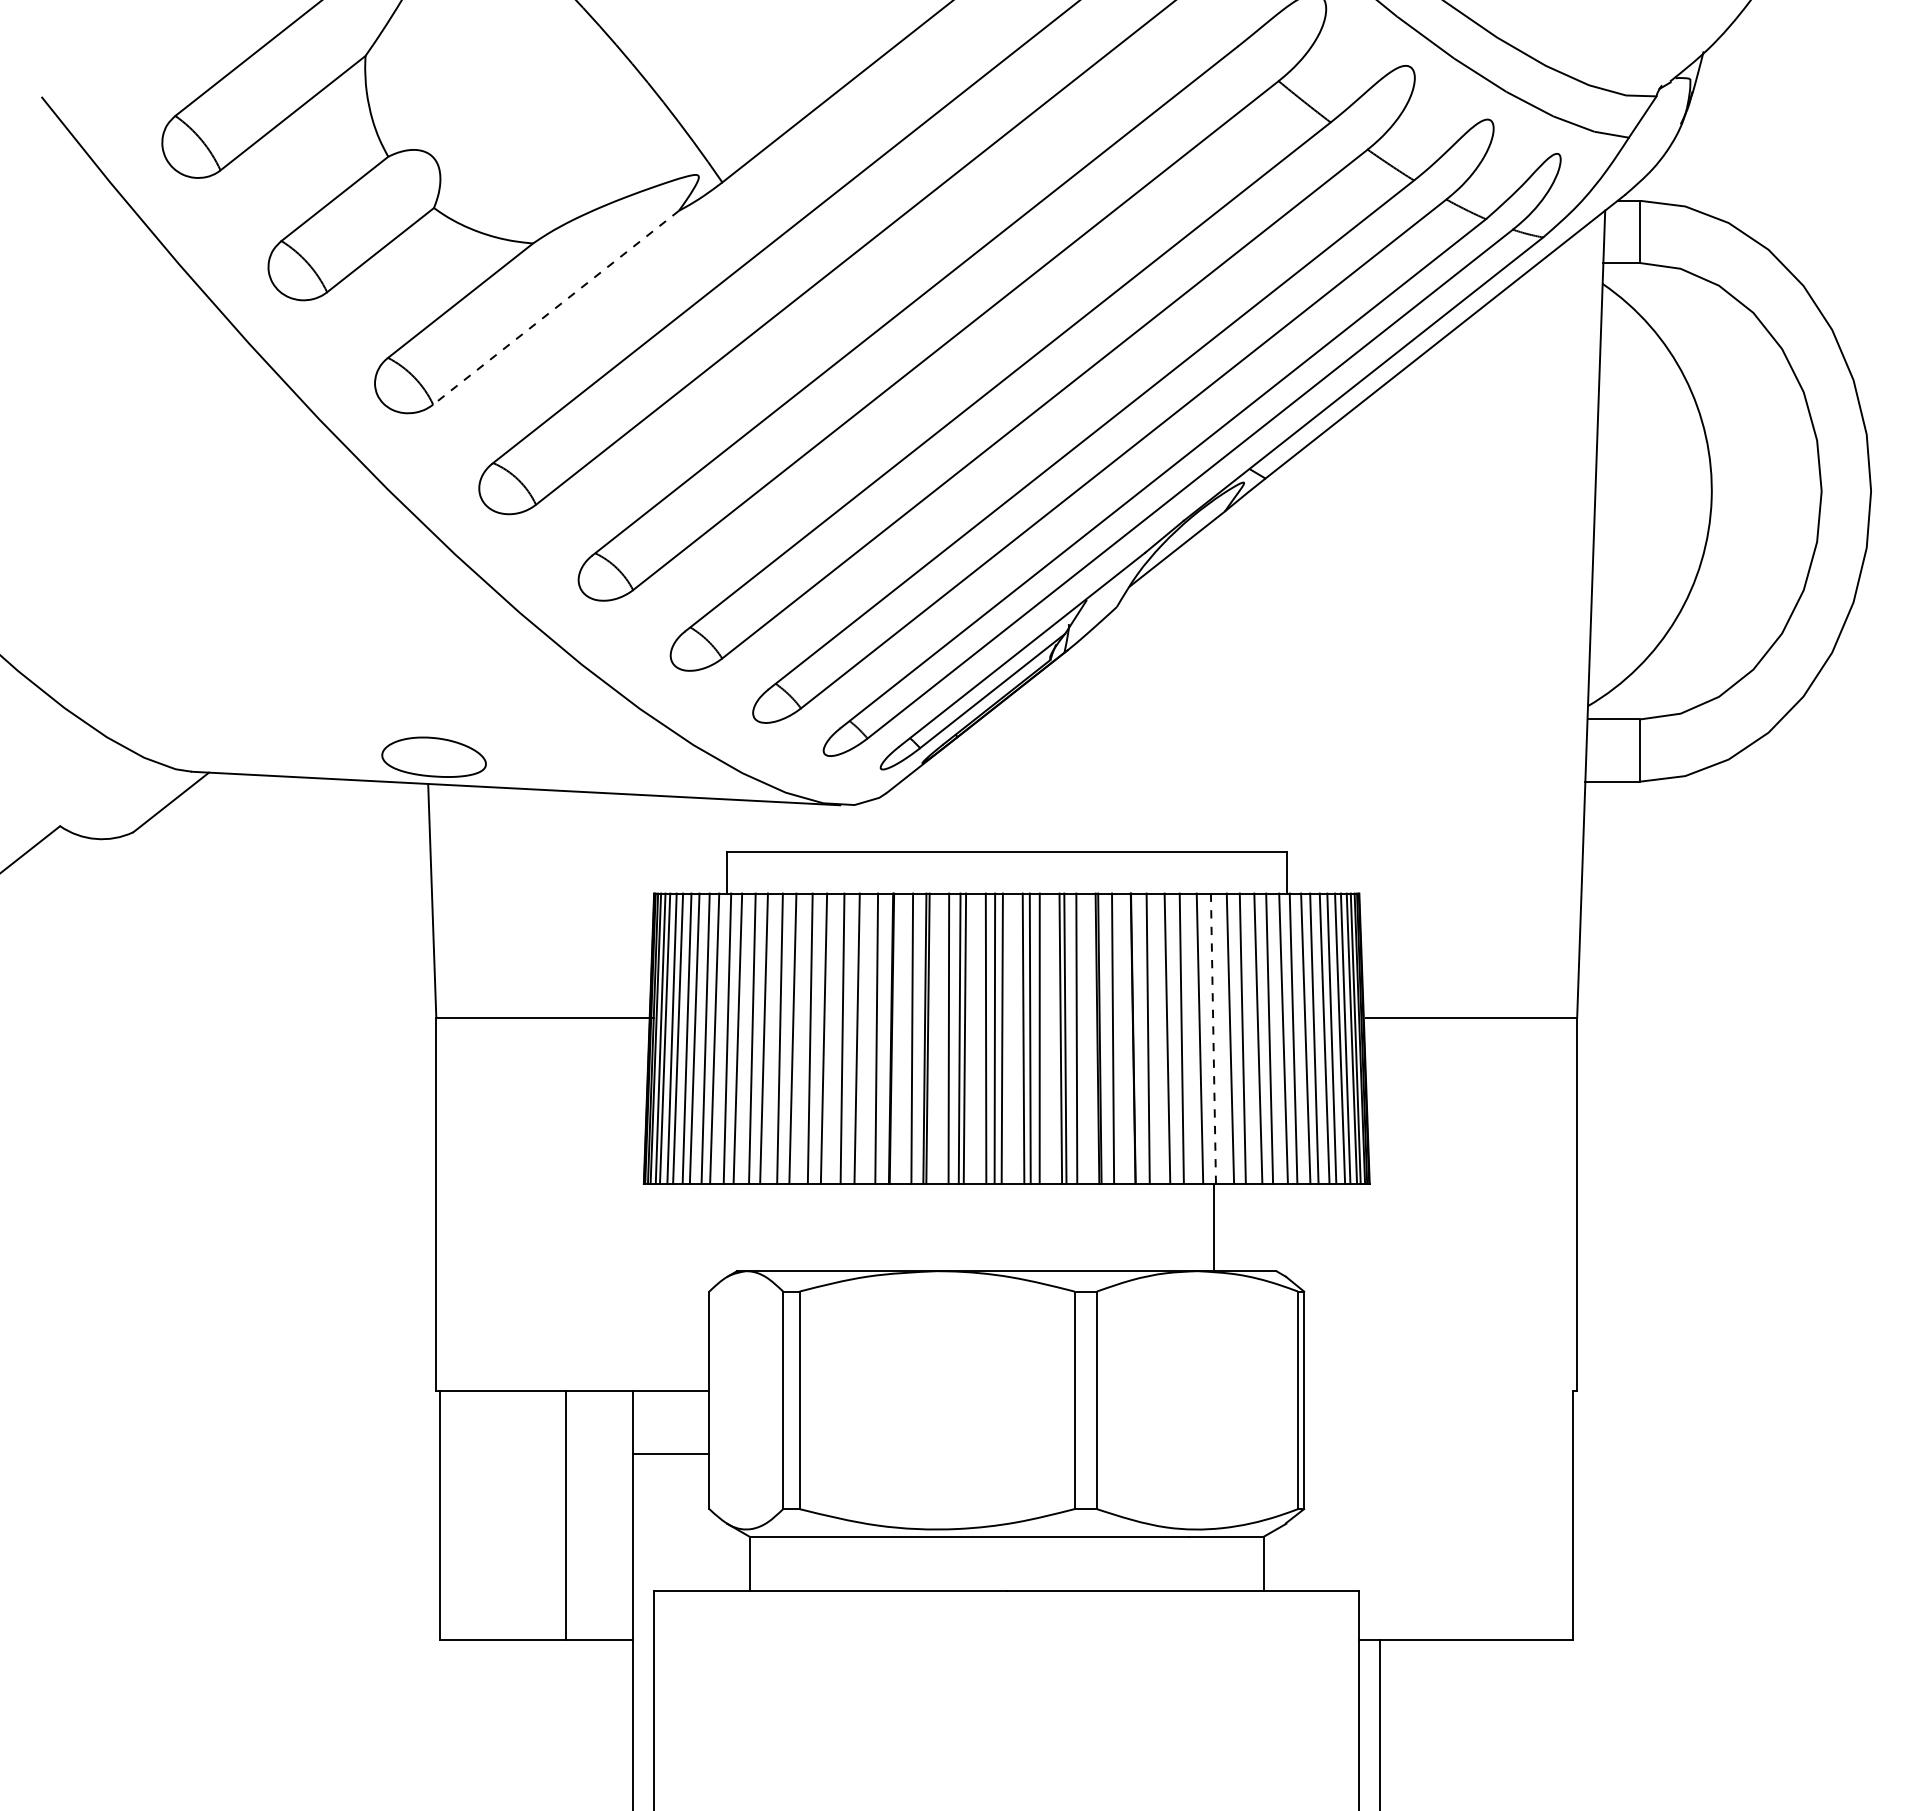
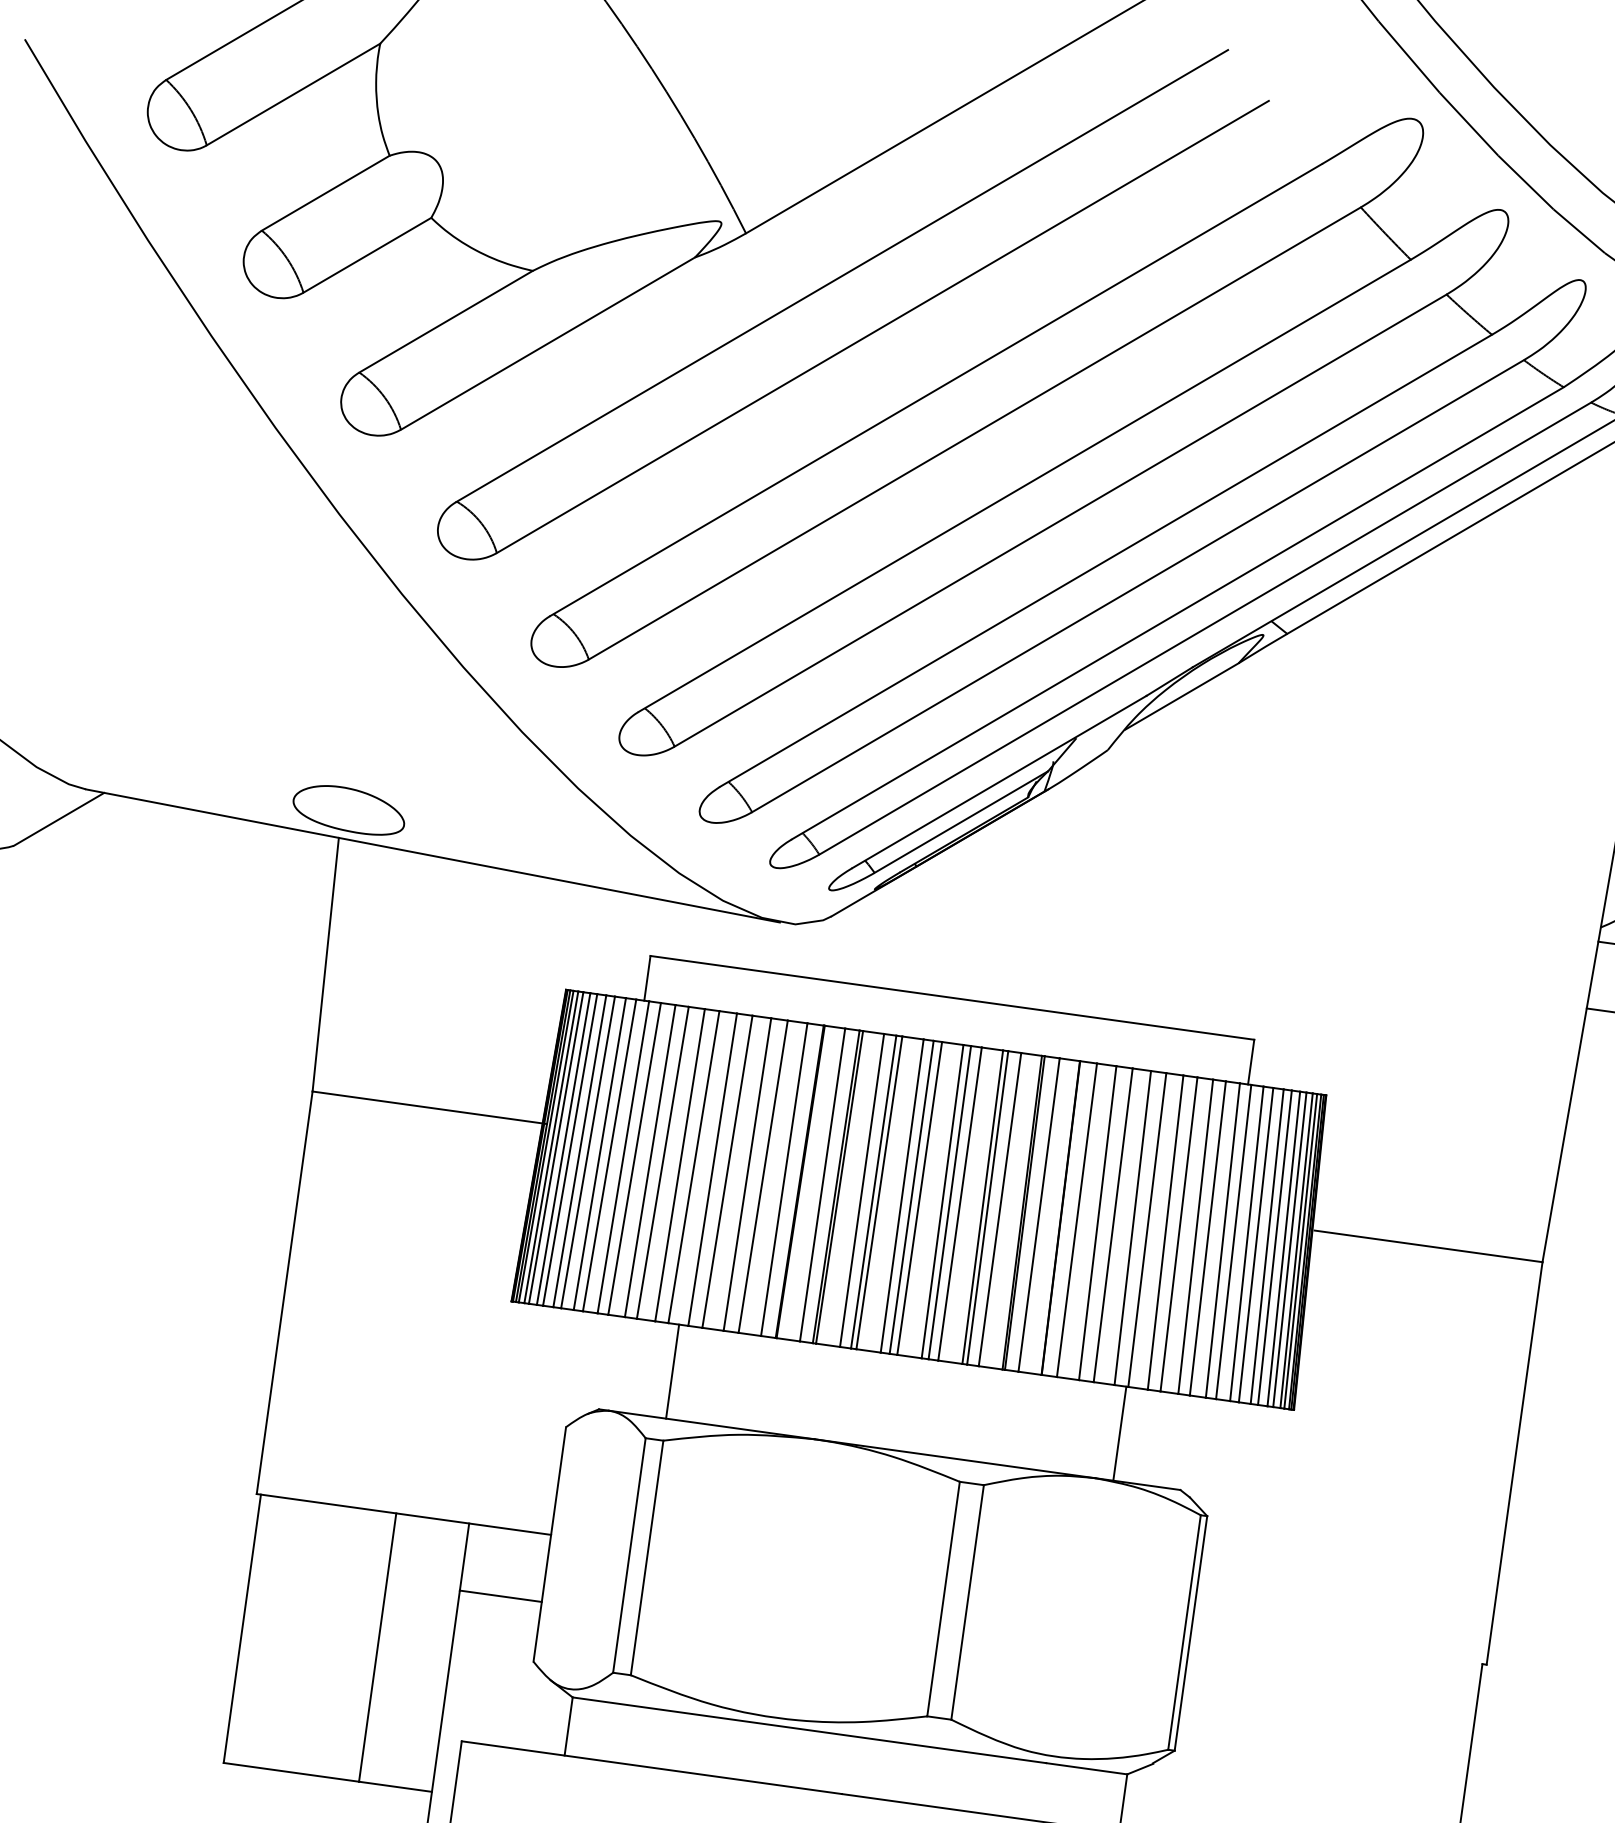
line: (556, 307) -> (548, 343), dashed -> solid
line: (1213, 1038) -> (1147, 1229), dashed -> solid
line: (799, 1227) -> (672, 1371), added

